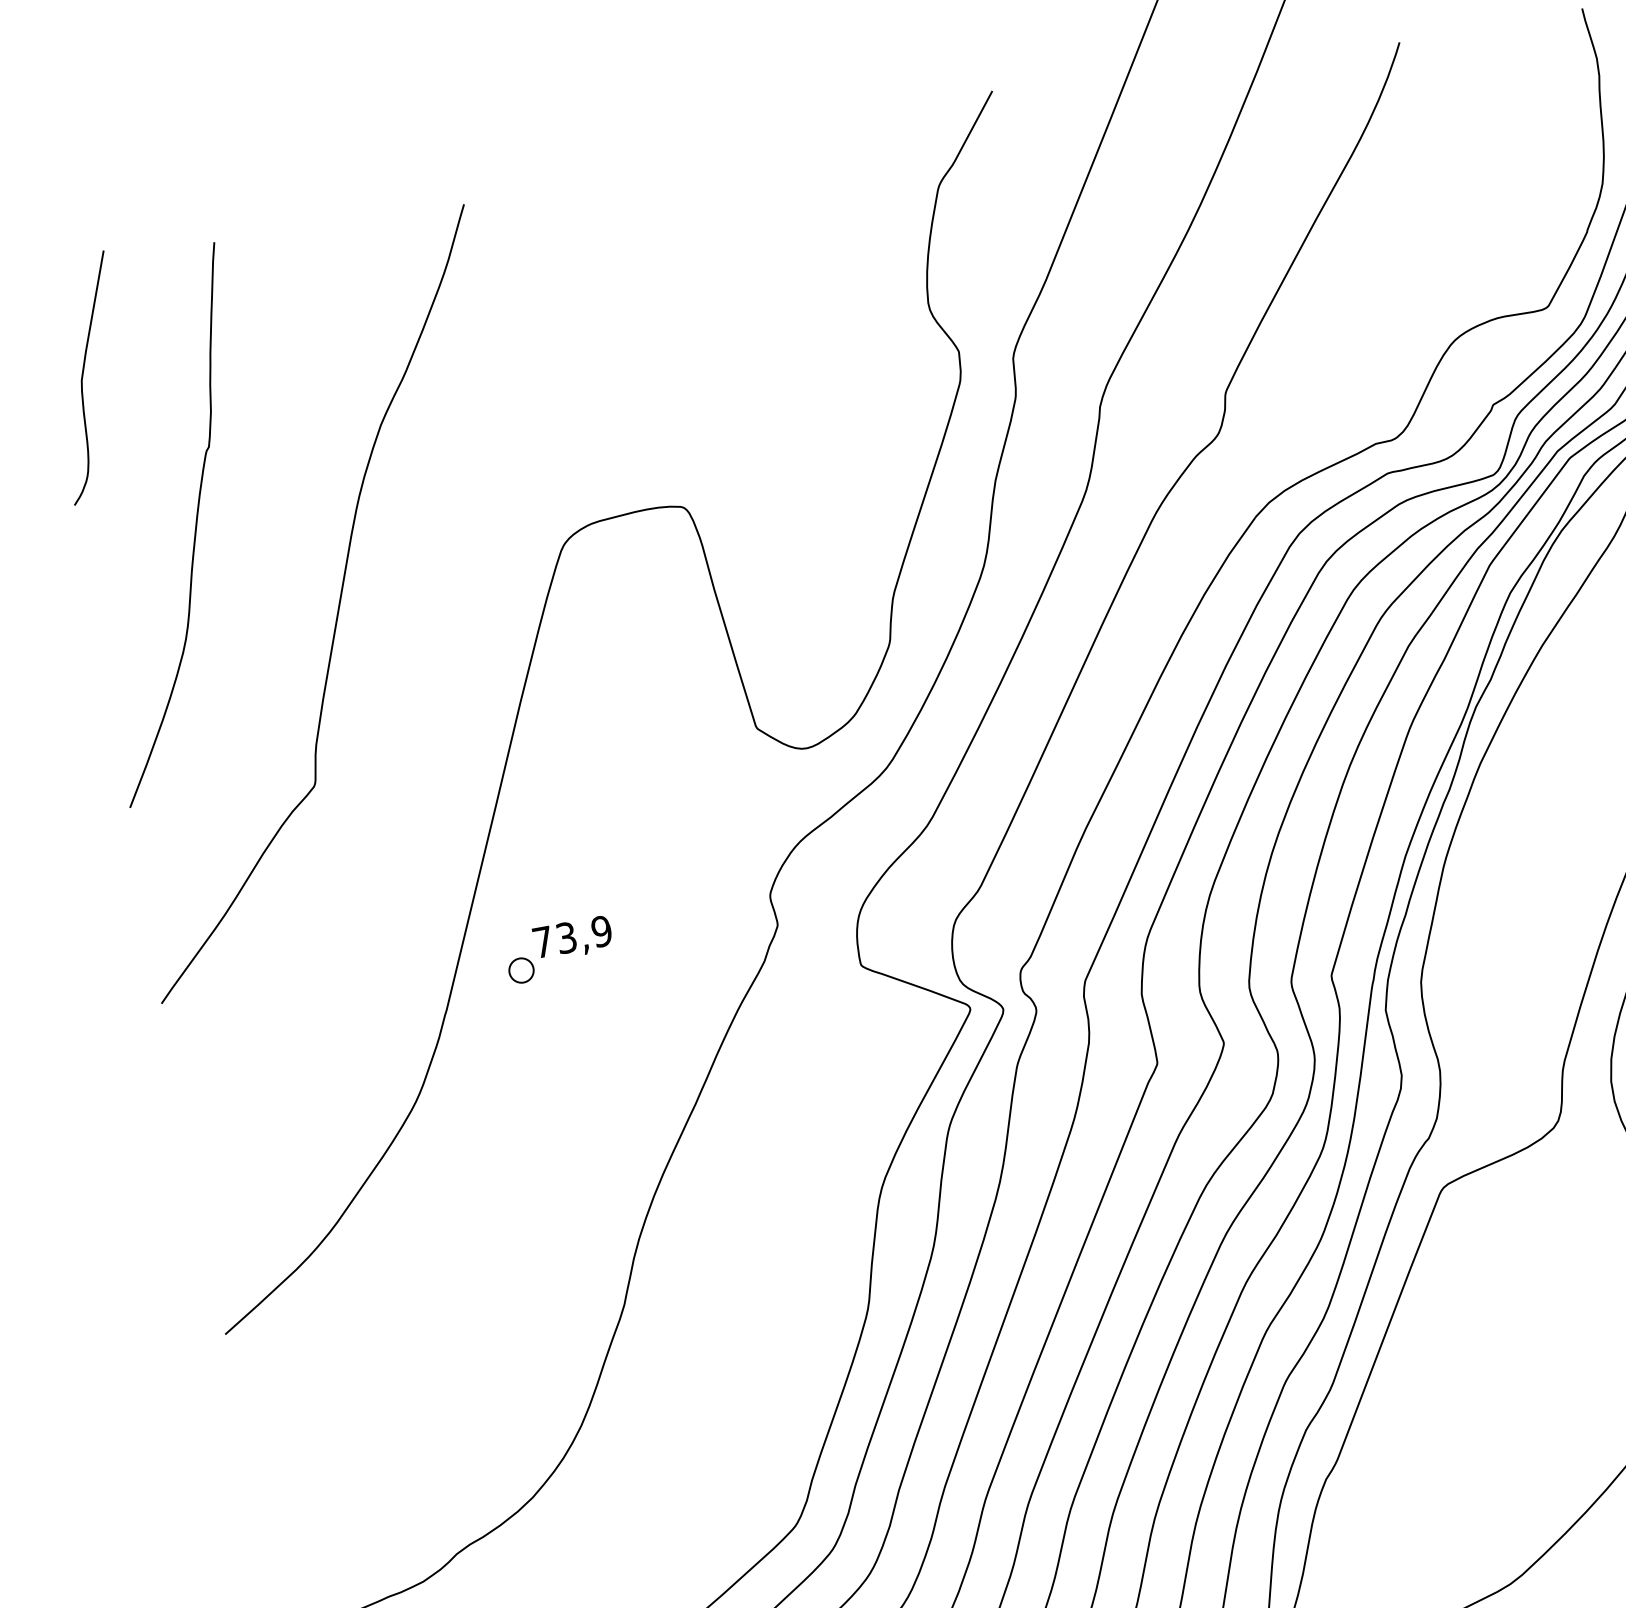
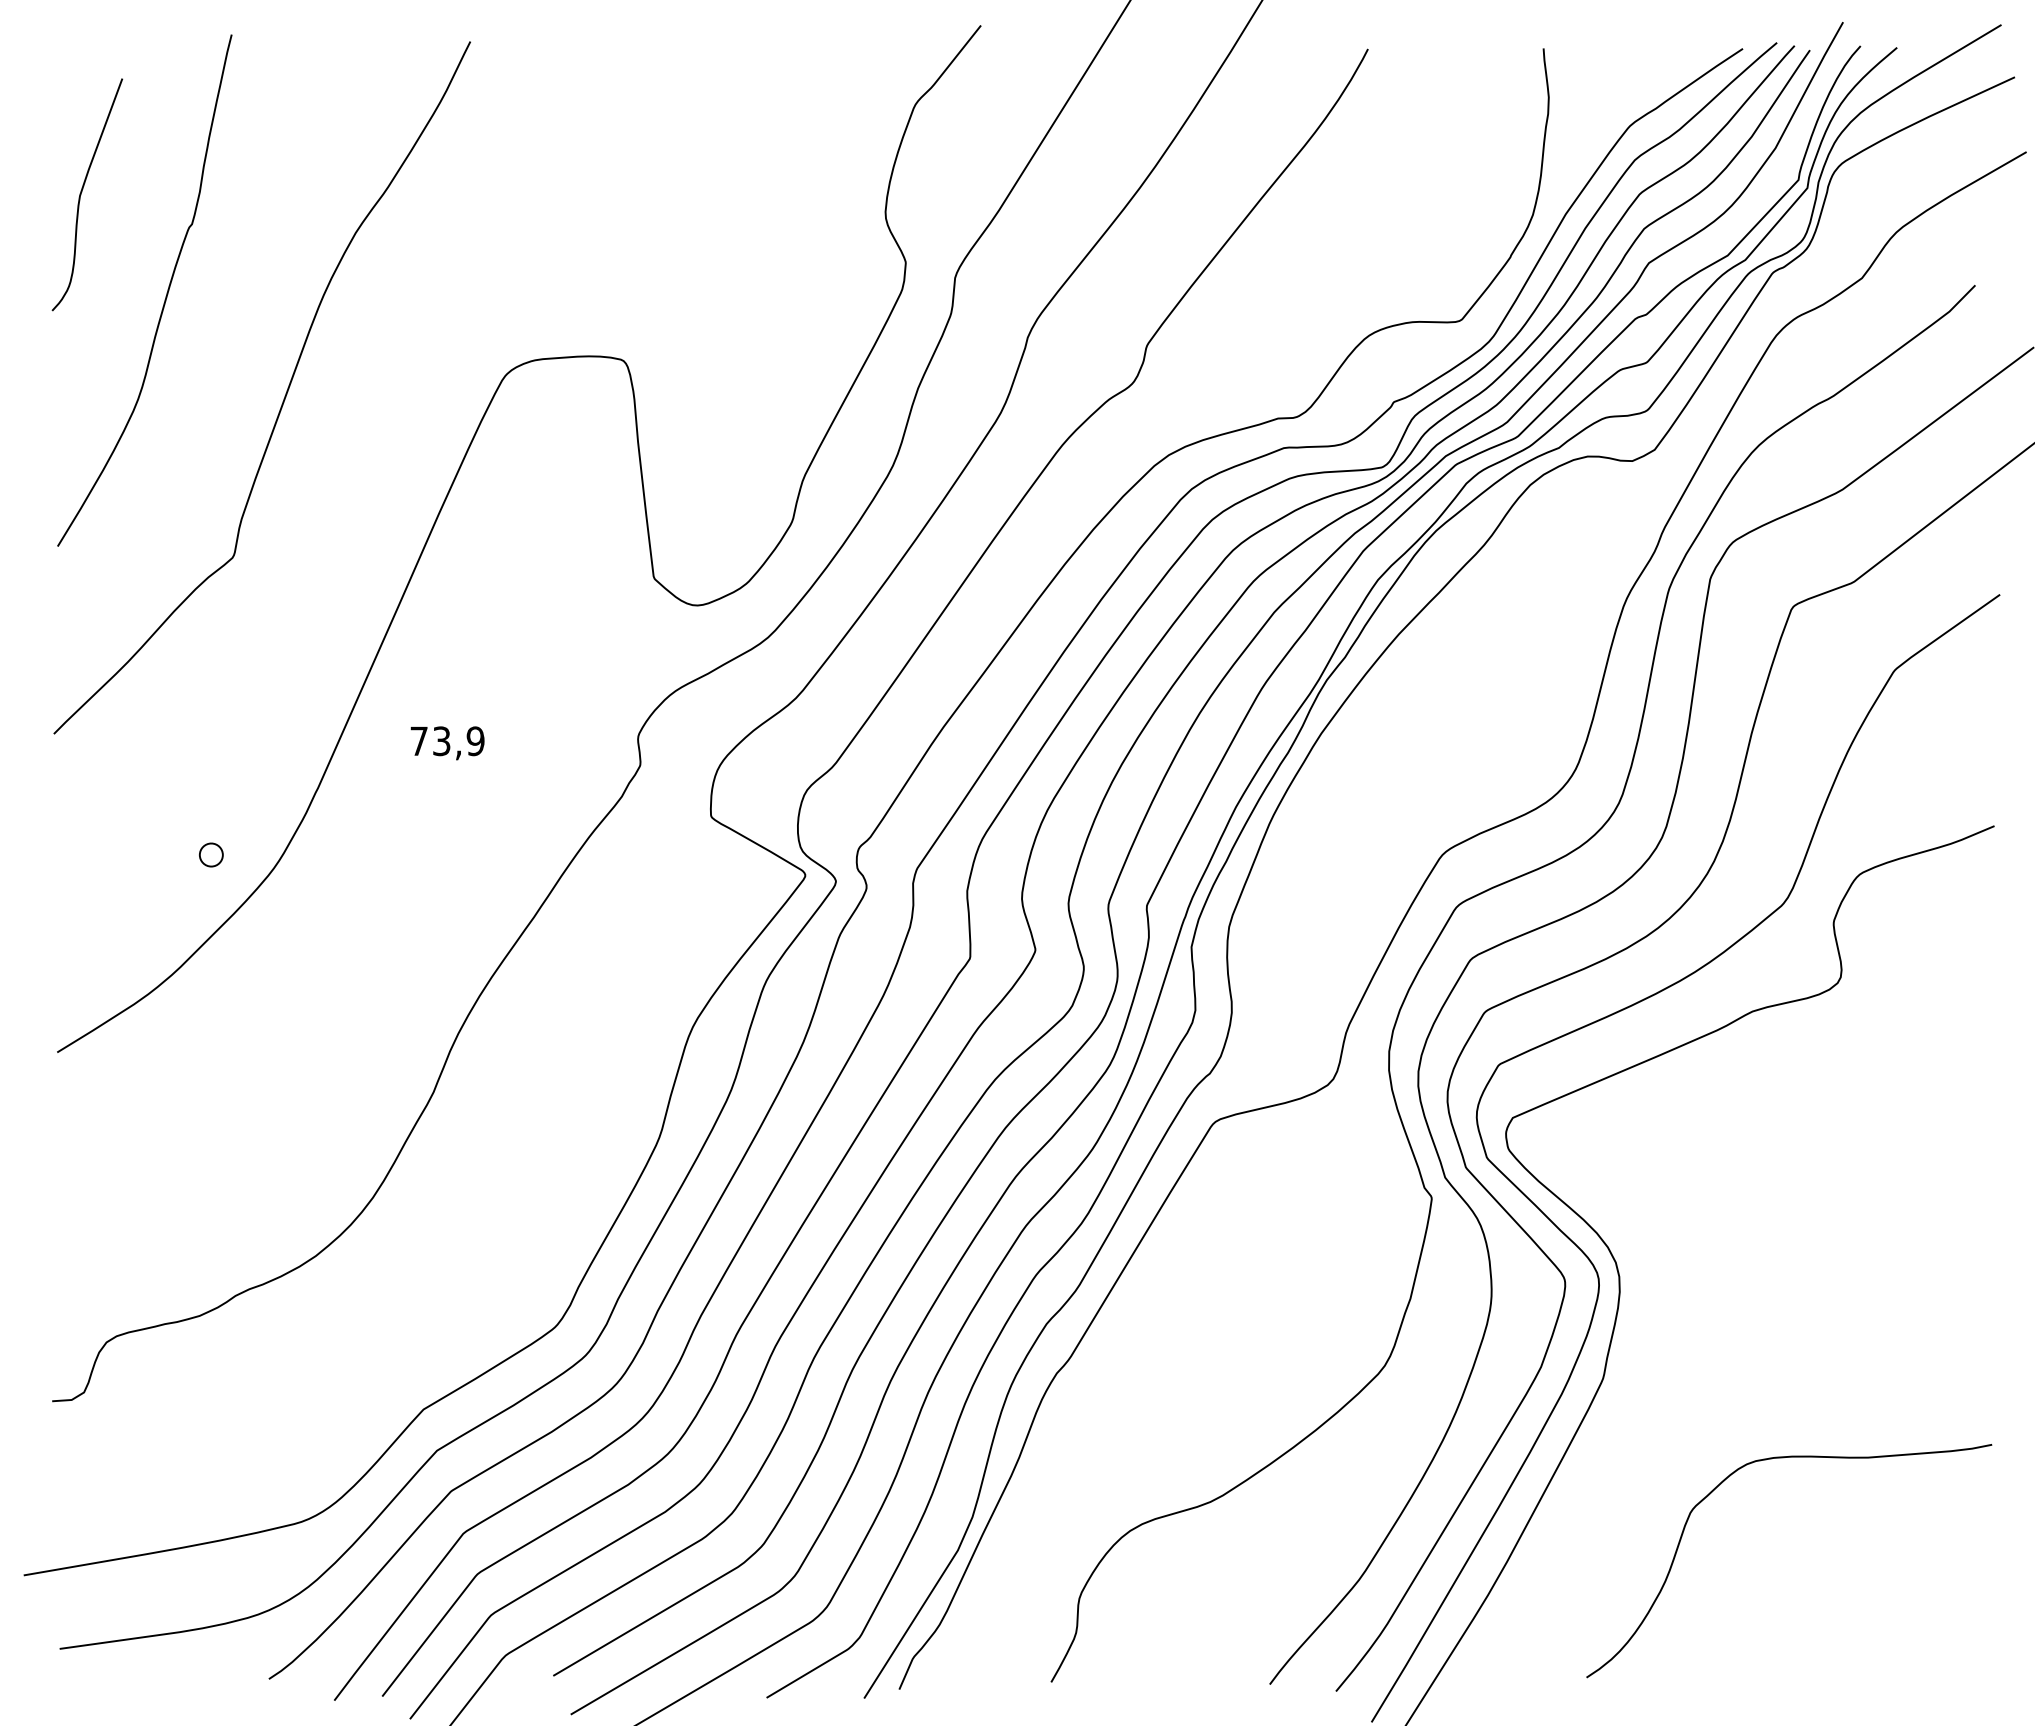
curve: (83, 376) -> (82, 192), moved
part: (521, 969) -> (211, 854), moved

